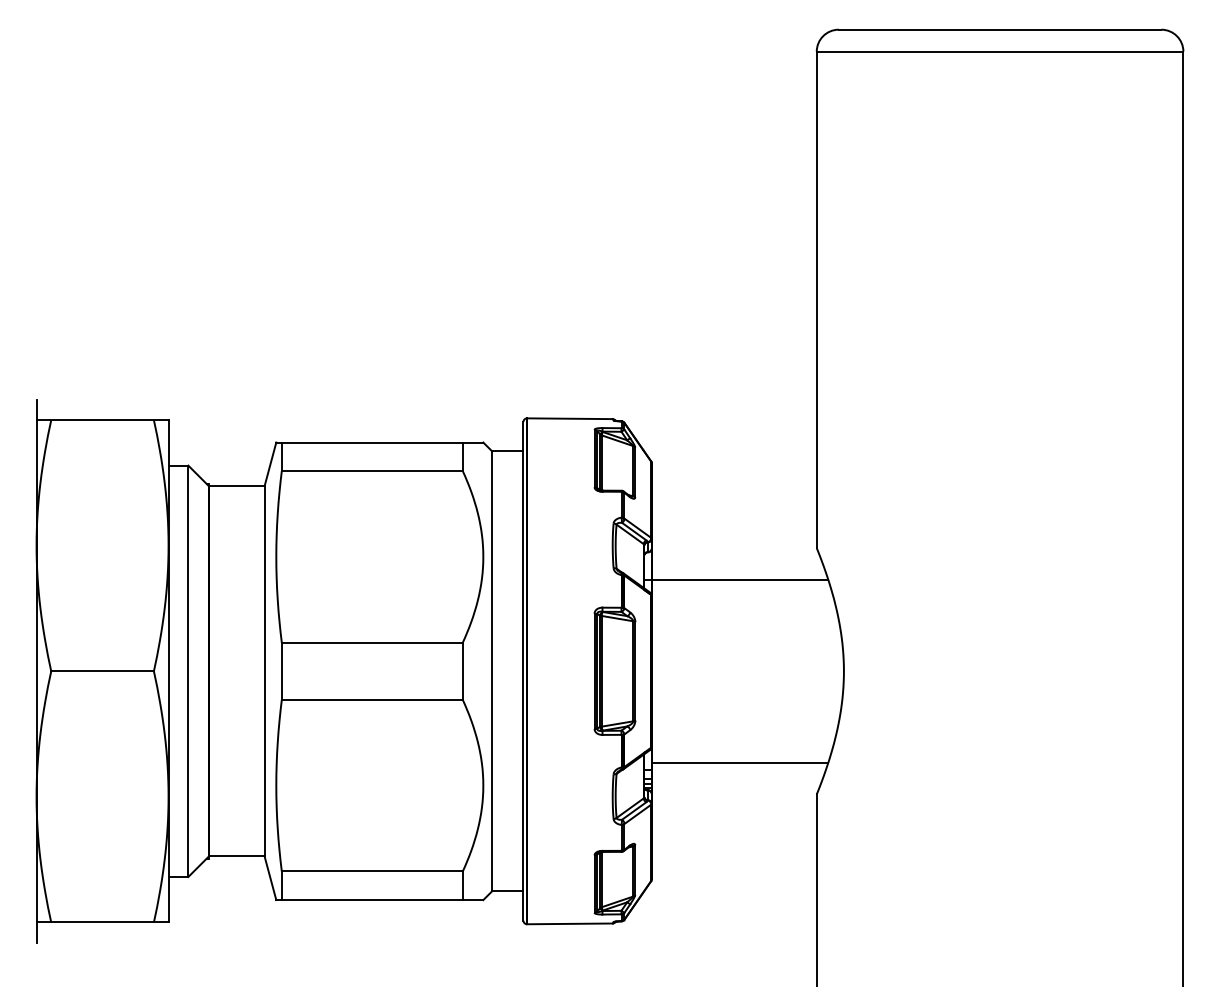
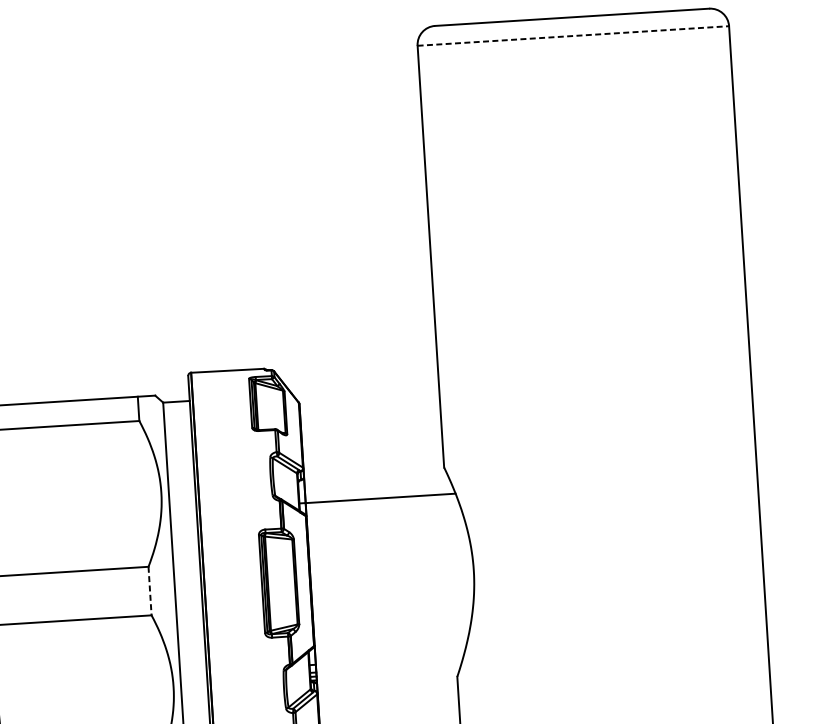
line: (1000, 51) -> (573, 35), solid -> dashed
line: (462, 671) -> (149, 591), solid -> dashed
line: (739, 762) -> (389, 653), removed

